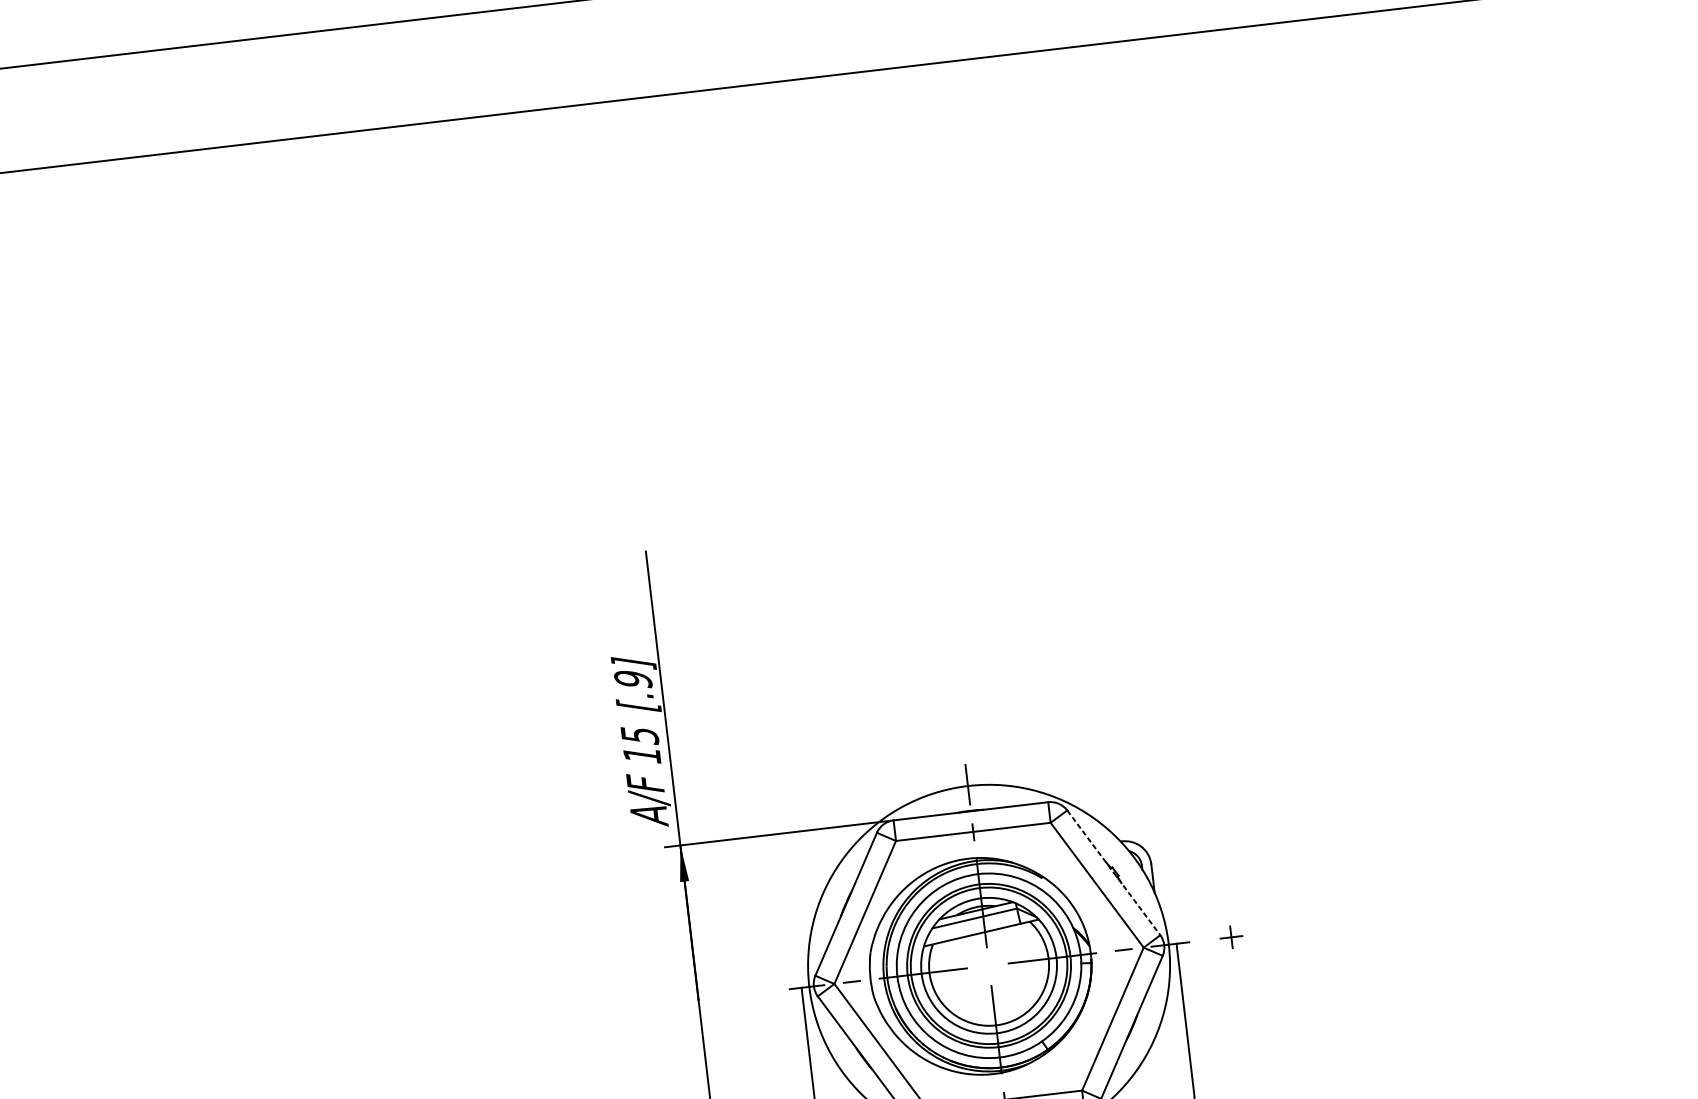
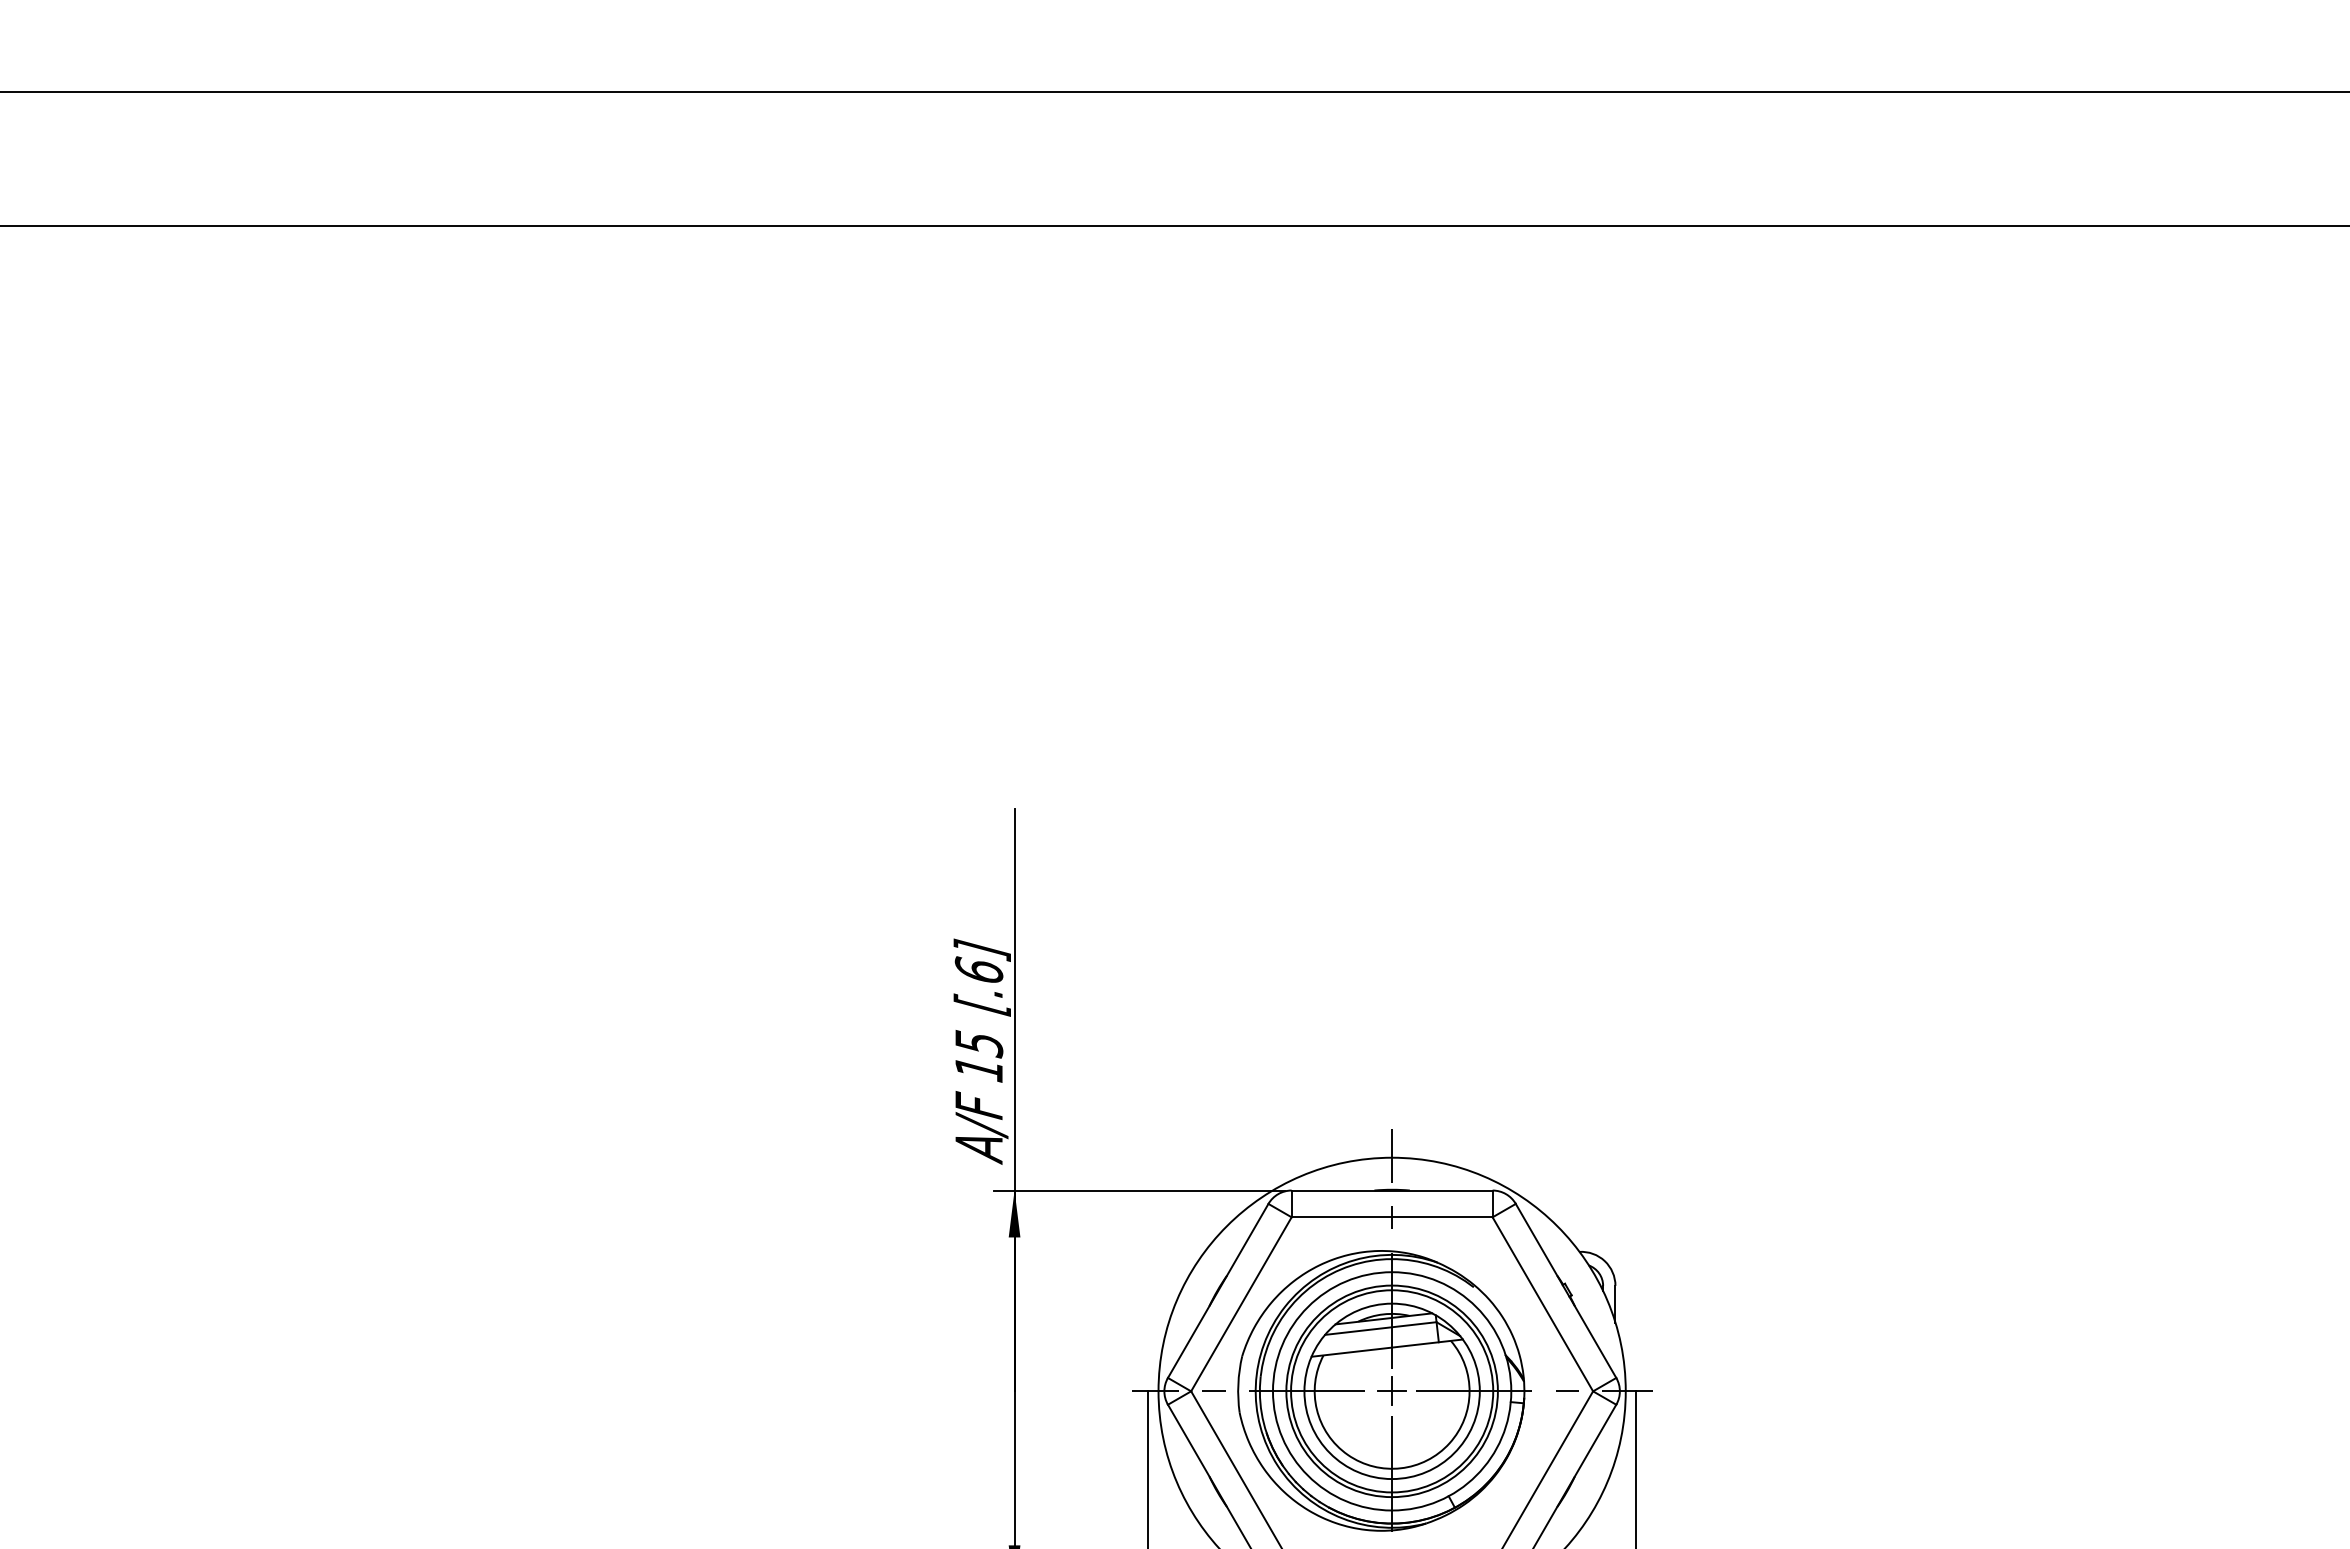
text: (632, 679) -> (978, 970), [.9] -> [.6]
line: (1114, 873) -> (1566, 1291), dashed -> solid
part: (1230, 936) -> (1391, 1390), moved

